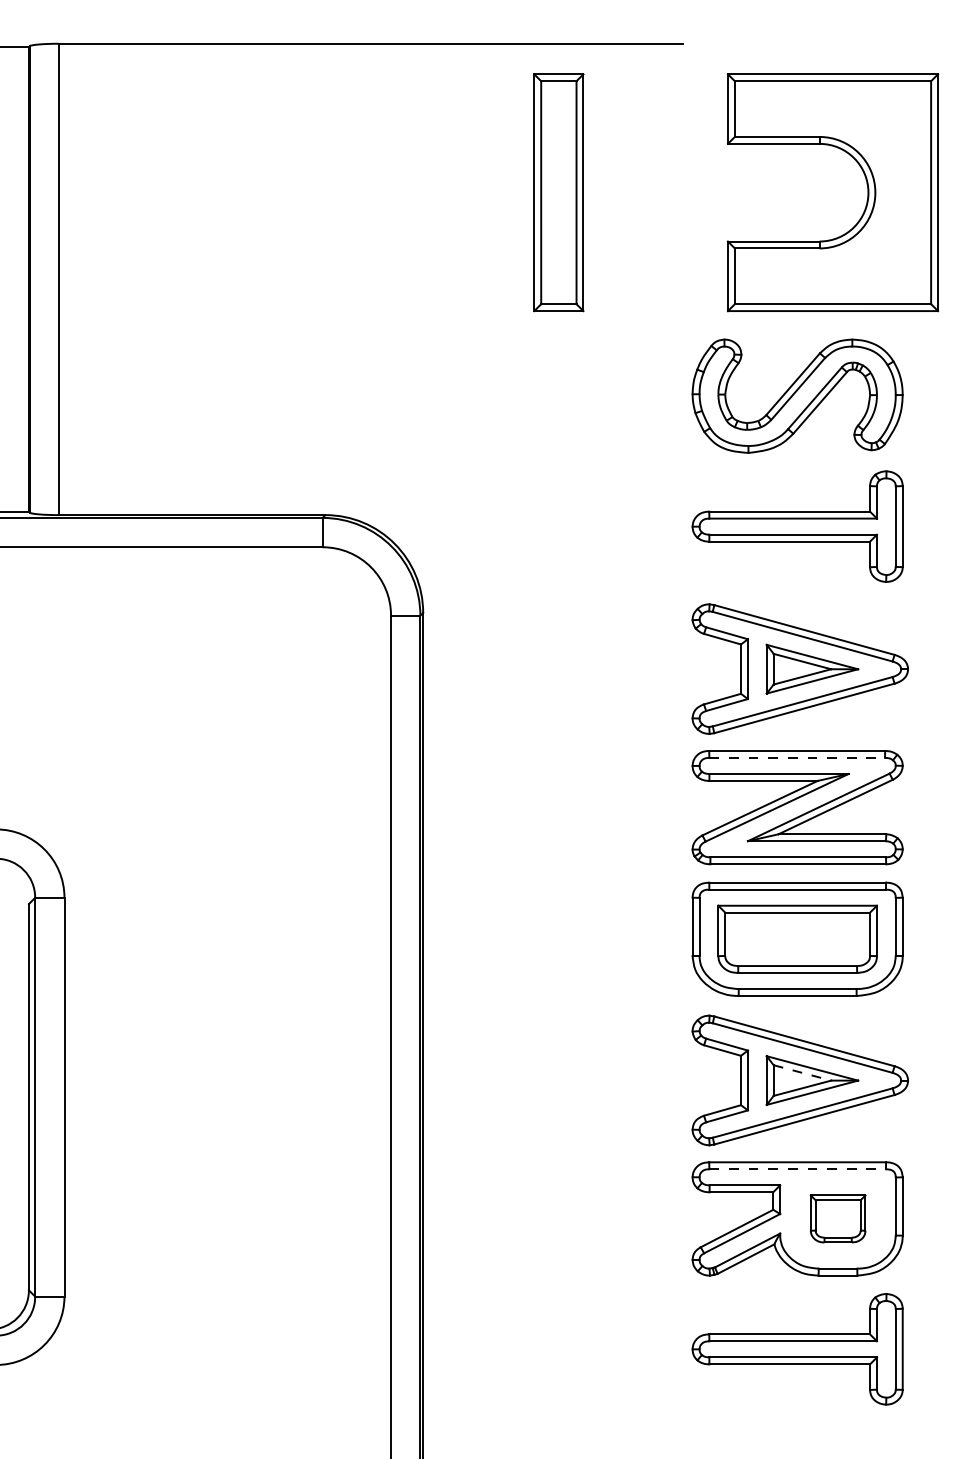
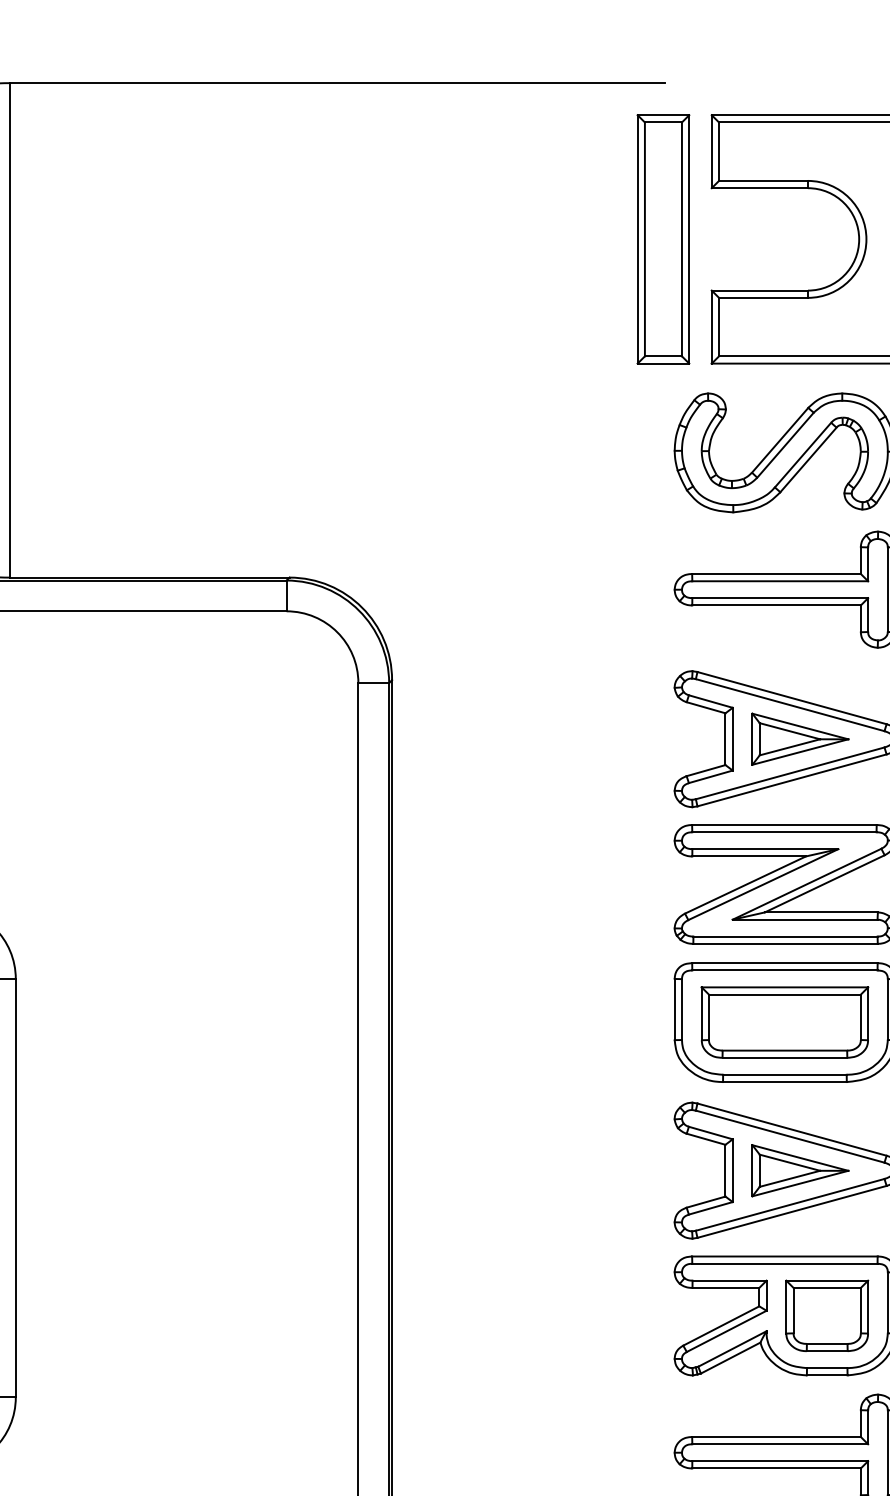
part: (558, 192) -> (663, 239), moved
line: (797, 757) -> (784, 831), dashed -> solid
line: (802, 1072) -> (789, 1162), dashed -> solid
line: (798, 1169) -> (785, 1264), dashed -> solid
part: (838, 1218) -> (827, 1315), size x1.43

